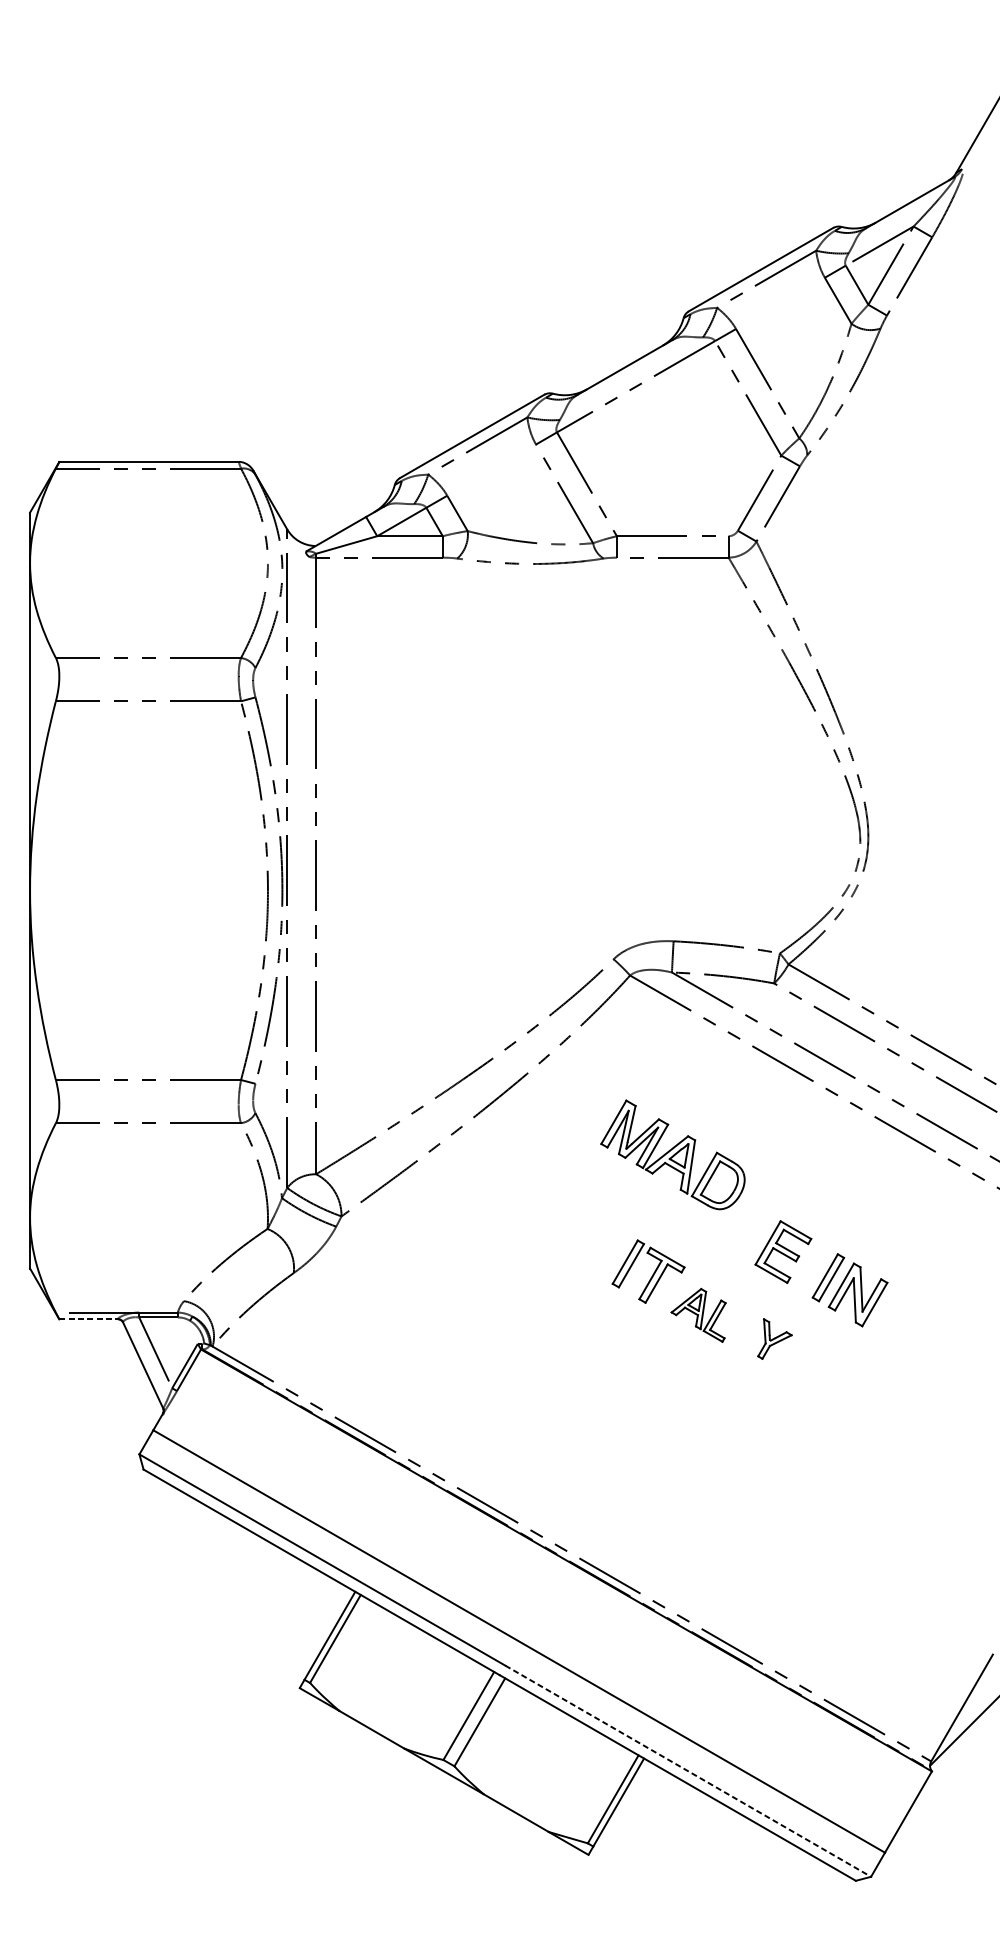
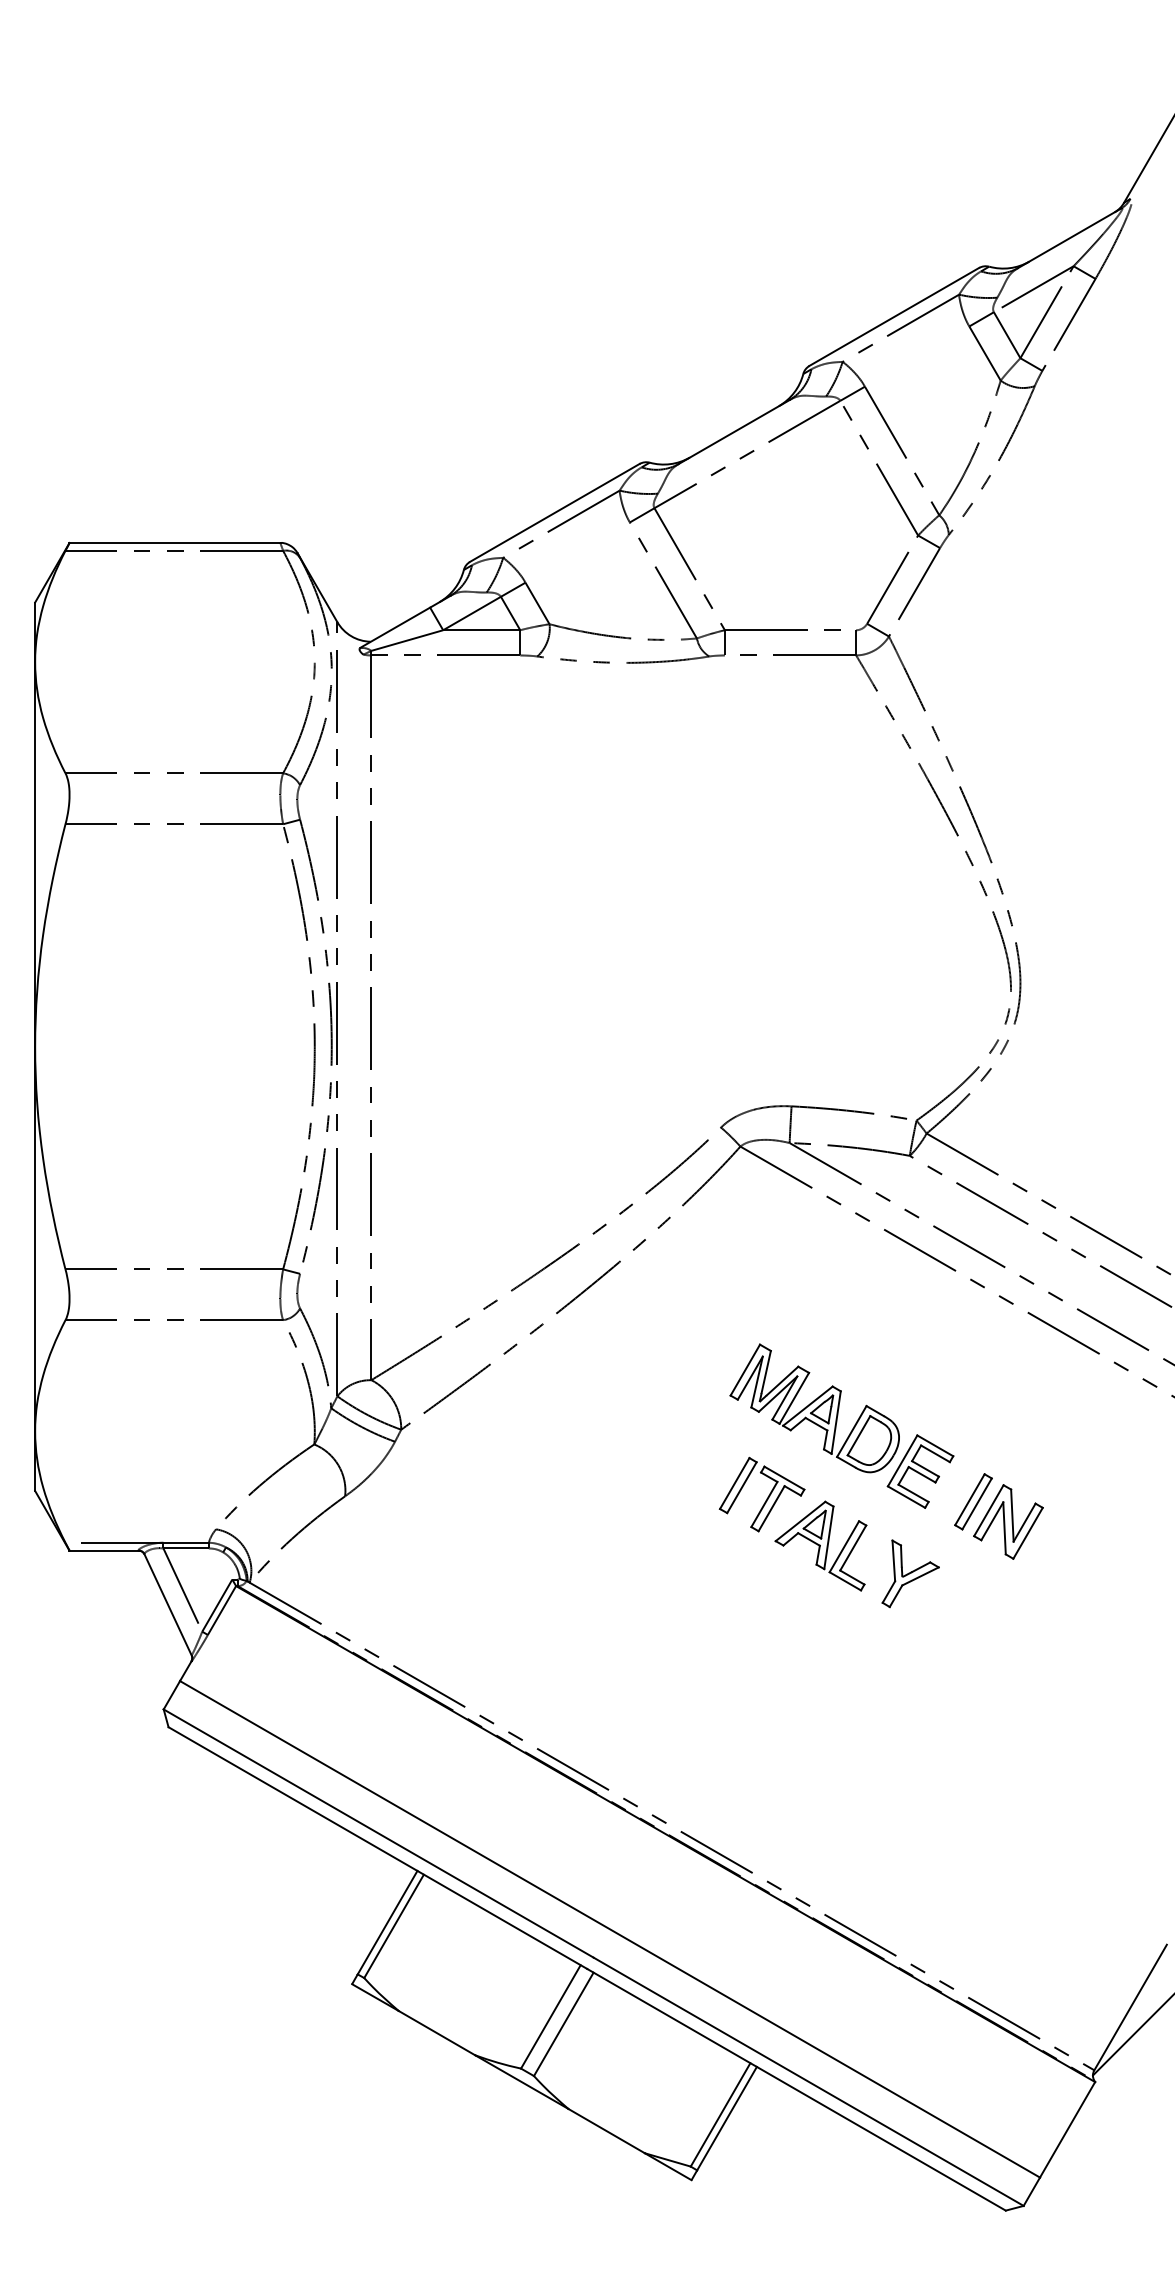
part: (672, 1154) -> (814, 1408), moved
part: (698, 1314) -> (820, 1545), size x1.43
line: (89, 1319) -> (104, 1550), dashed -> solid
part: (774, 1338) -> (910, 1573), size x1.43
line: (688, 1771) -> (809, 2082), dashed -> solid

